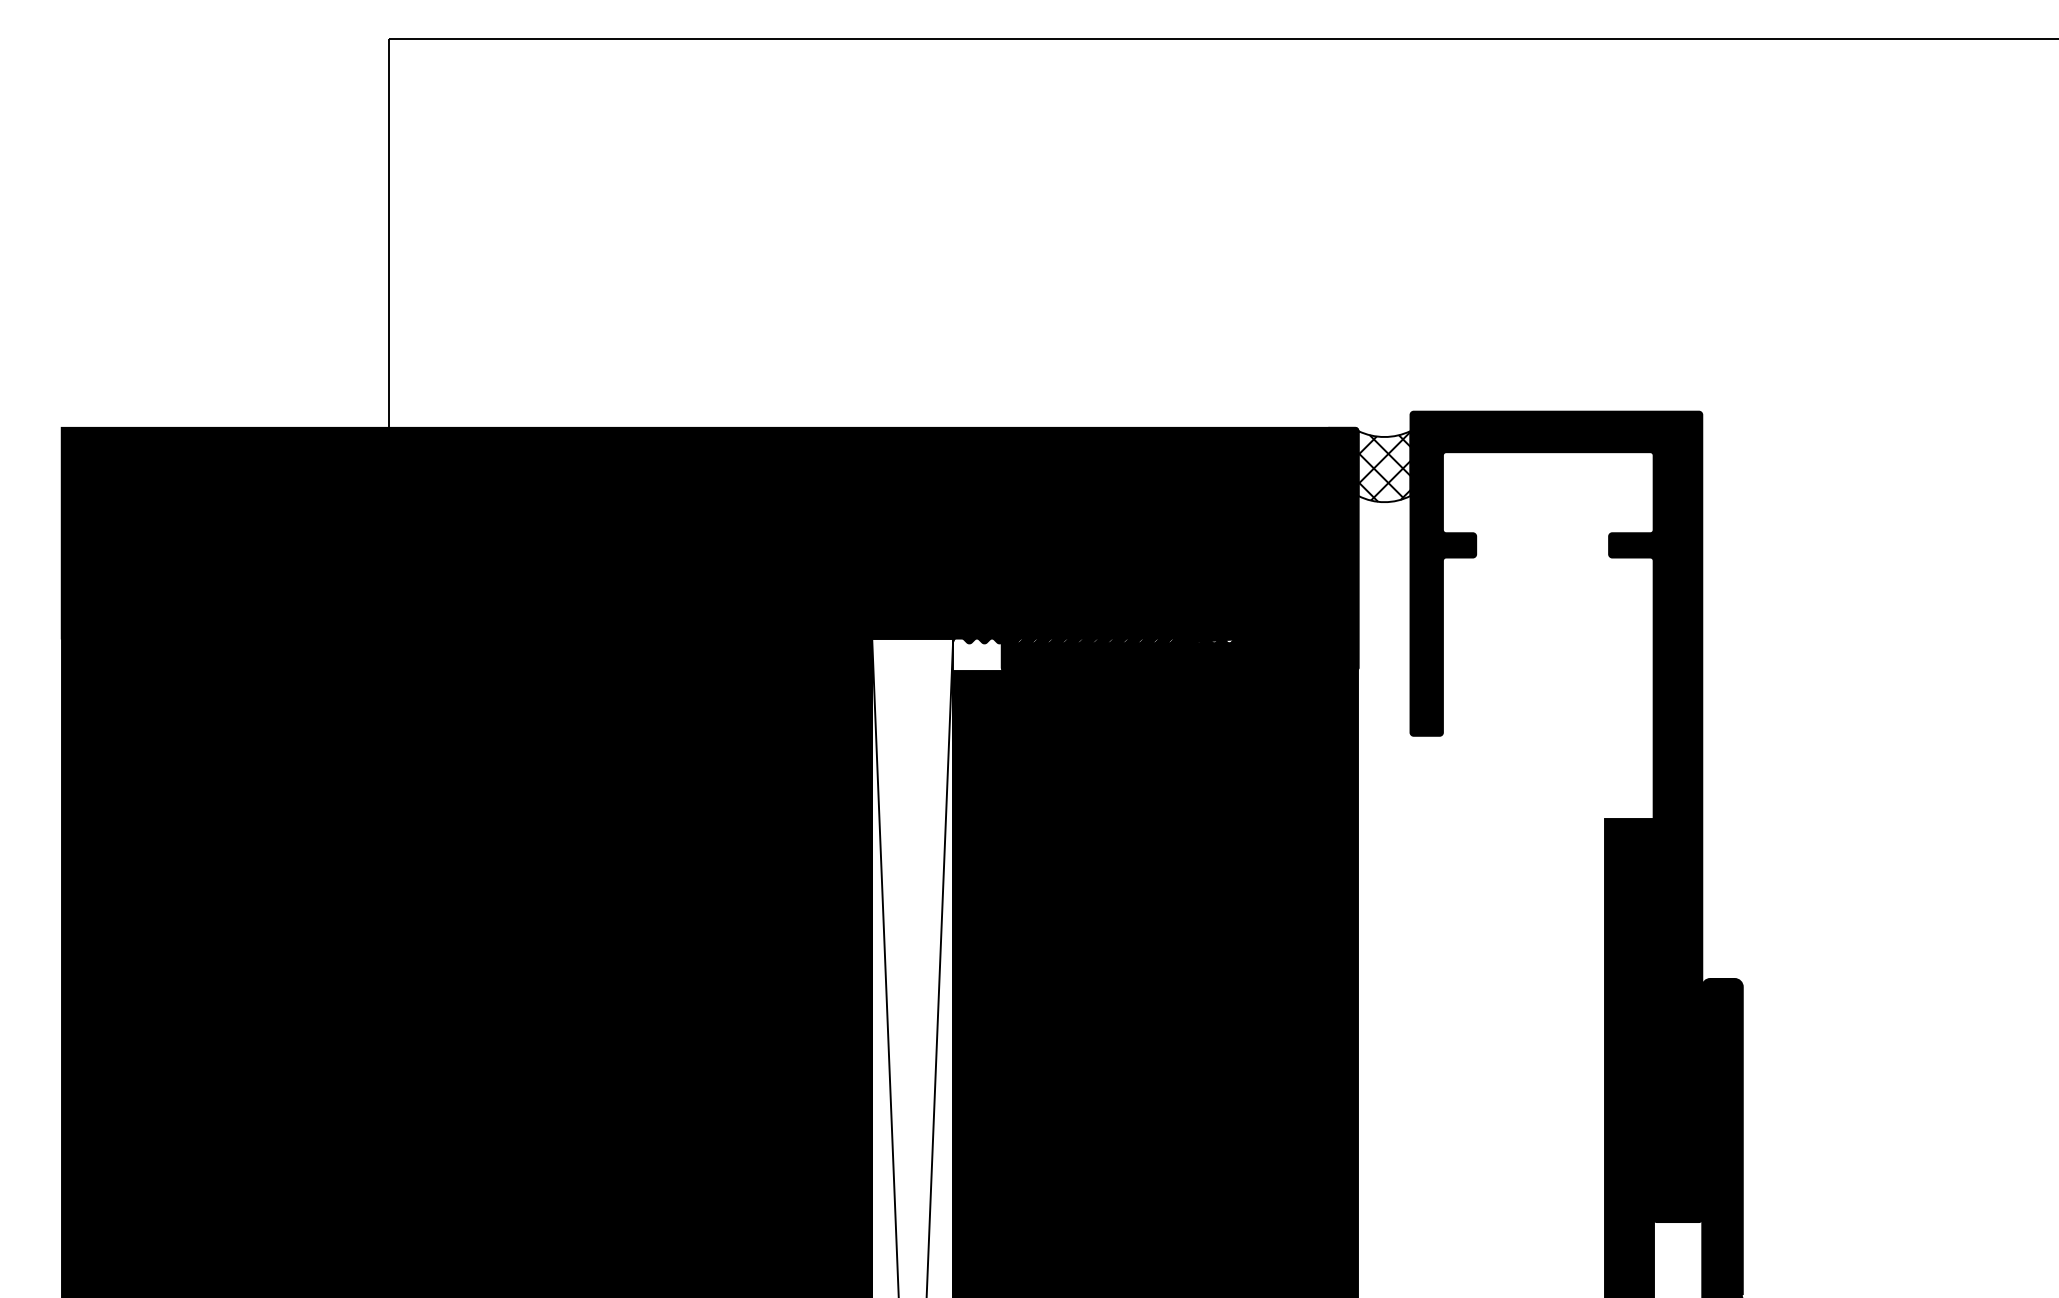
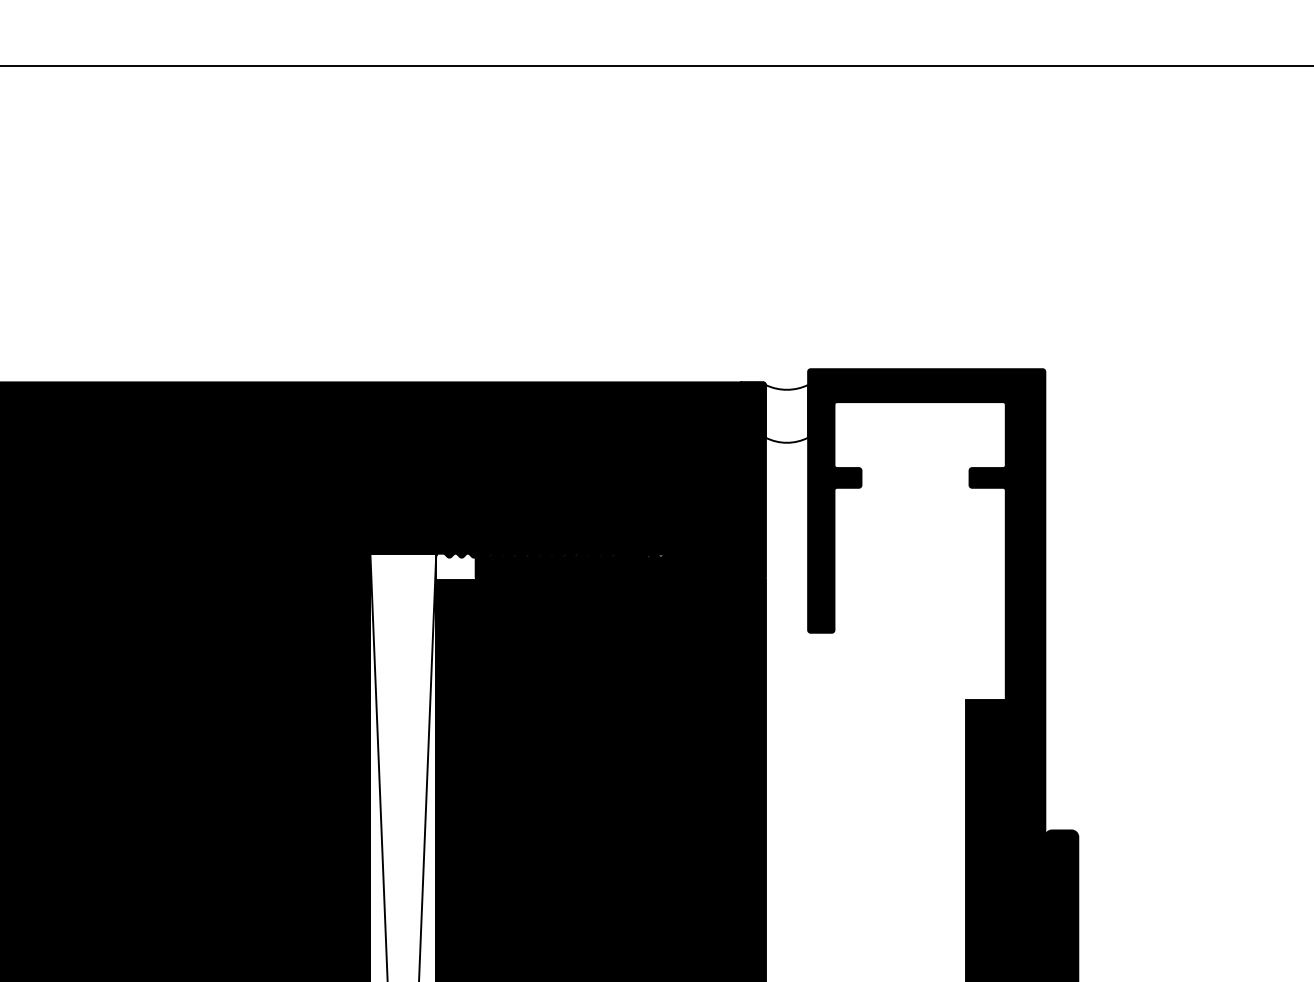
hatch: (1384, 466) -> (786, 413), removed

